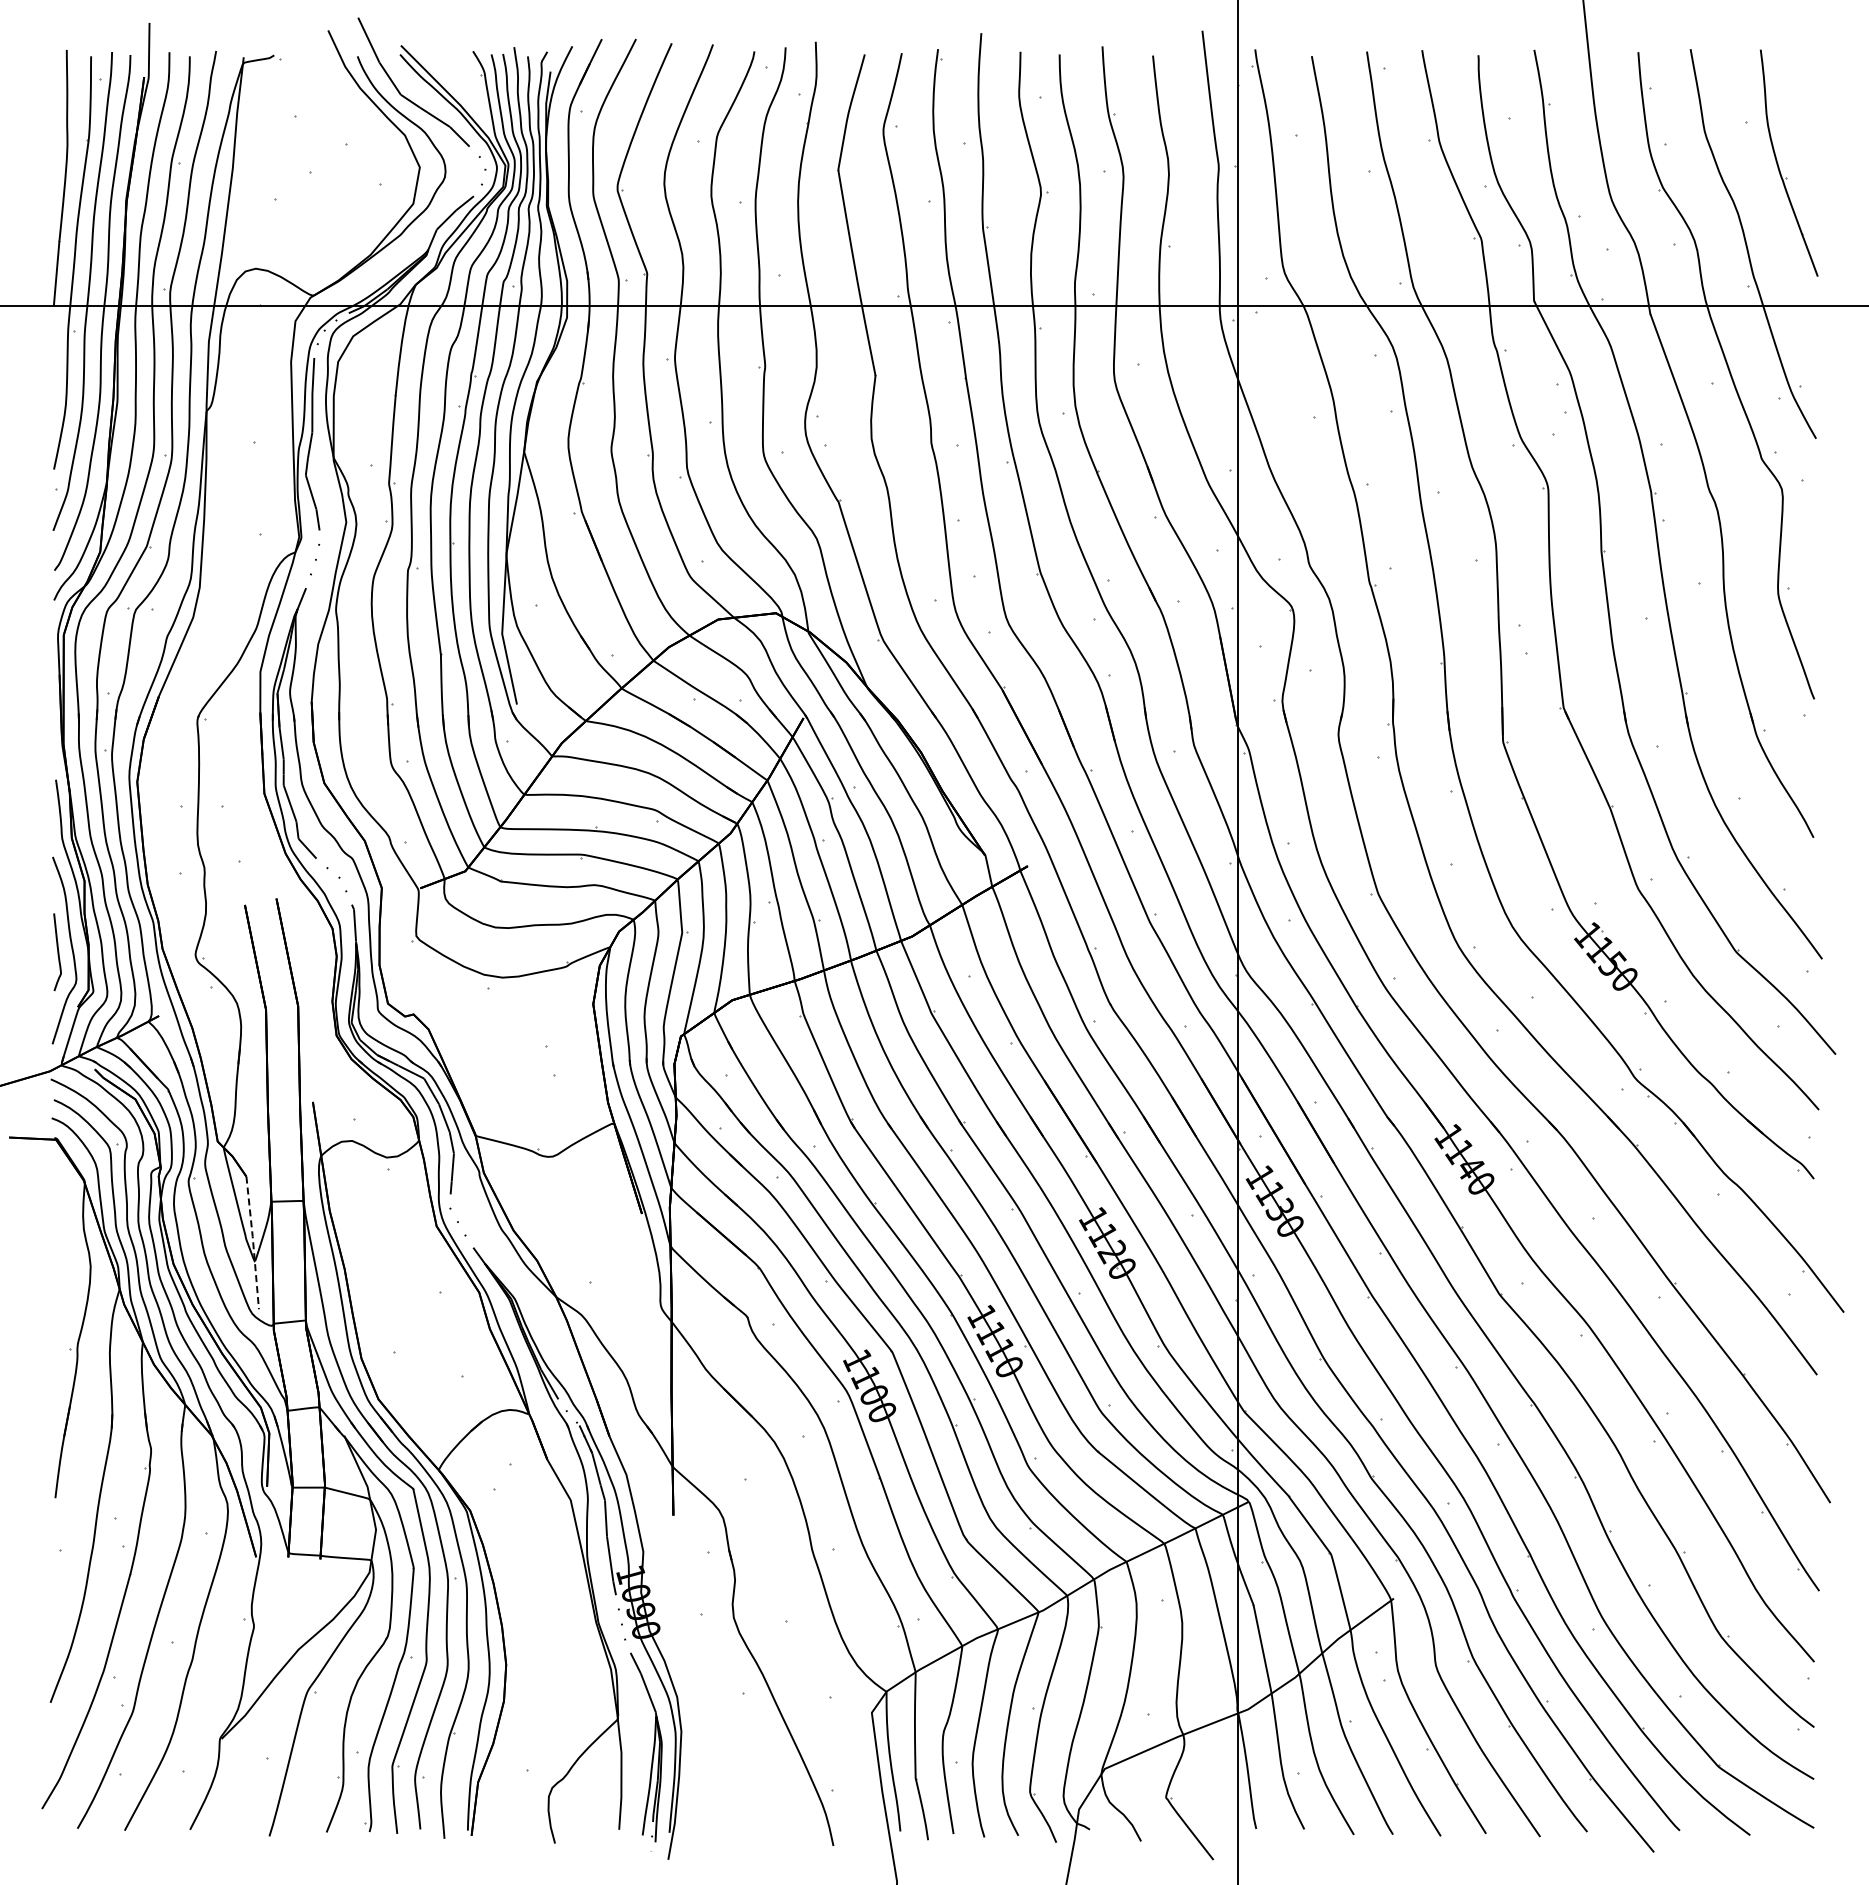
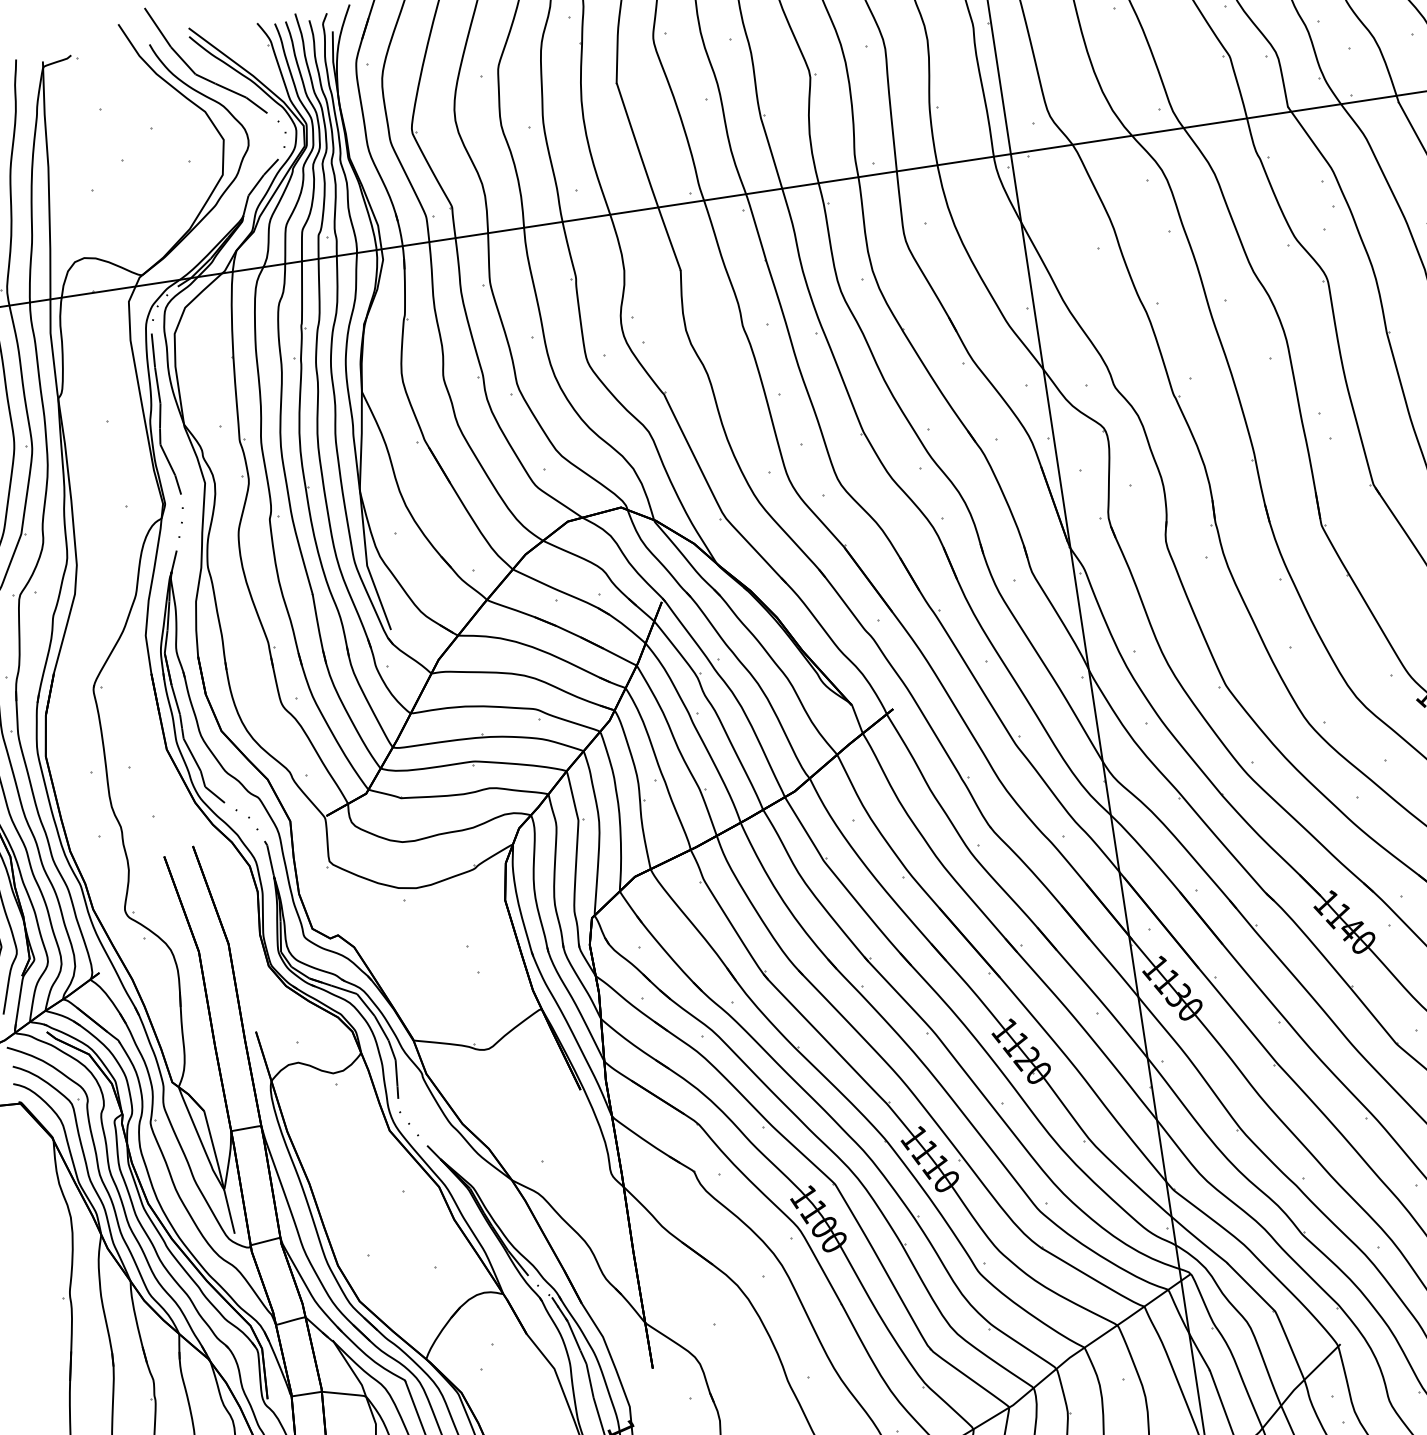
line: (253, 1242) -> (220, 1171), dashed -> solid

